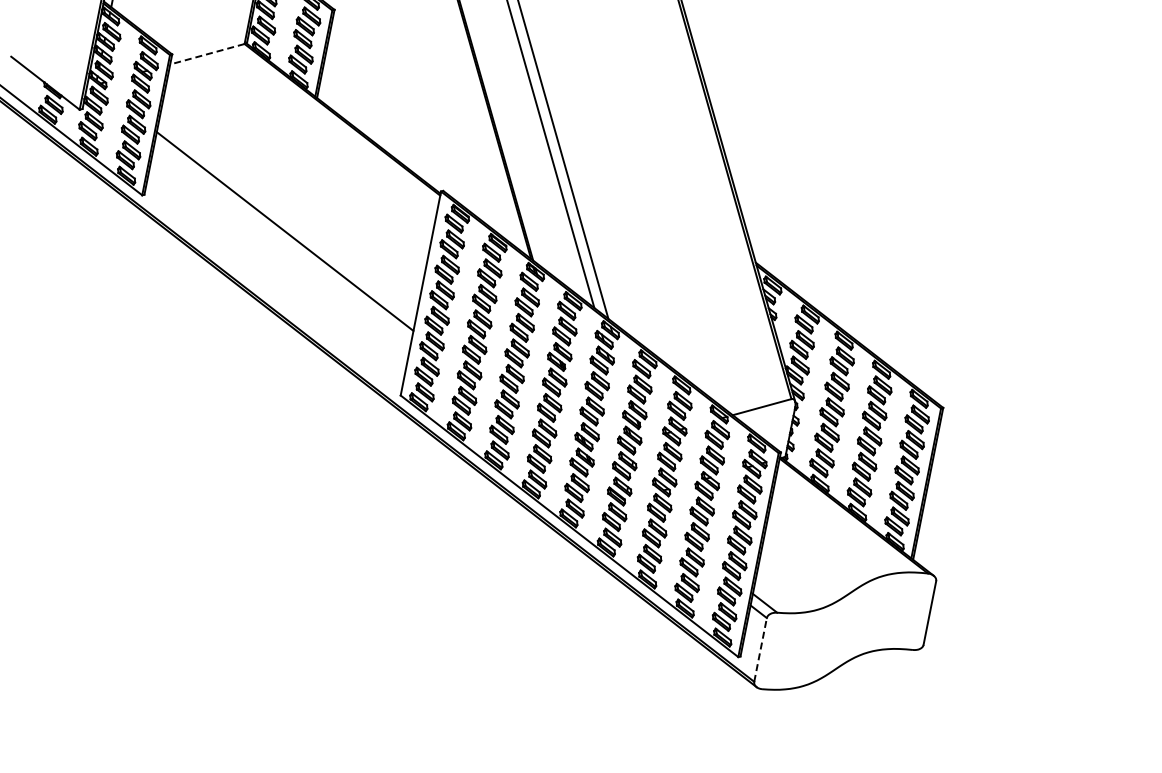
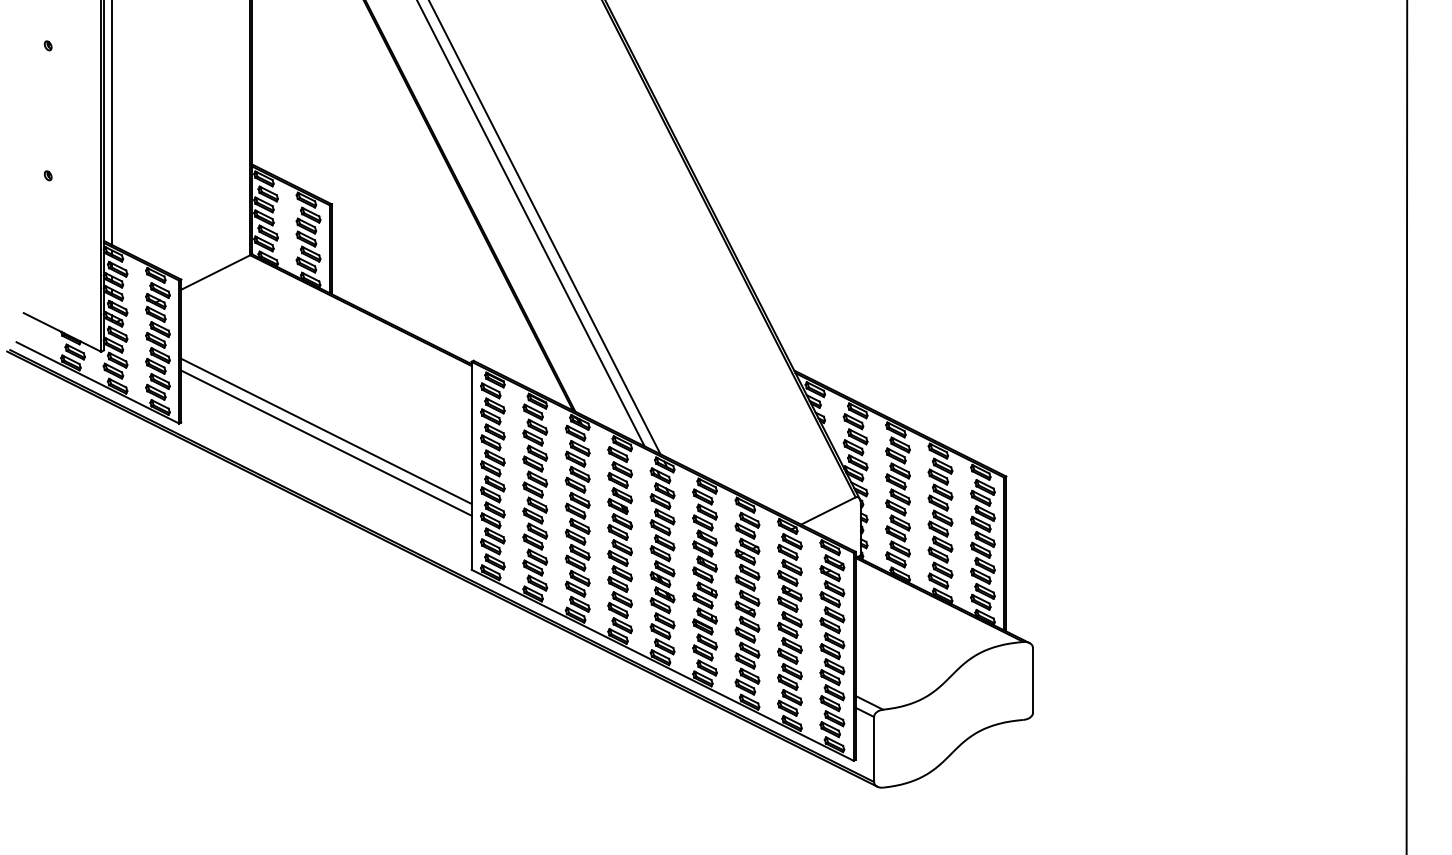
line: (207, 54) -> (215, 272), dashed -> solid
line: (283, 242) -> (326, 442), added
line: (761, 649) -> (874, 748), dashed -> solid

